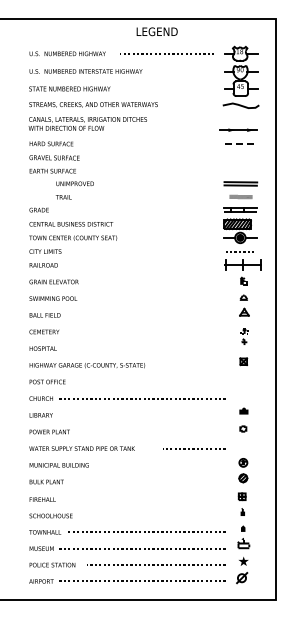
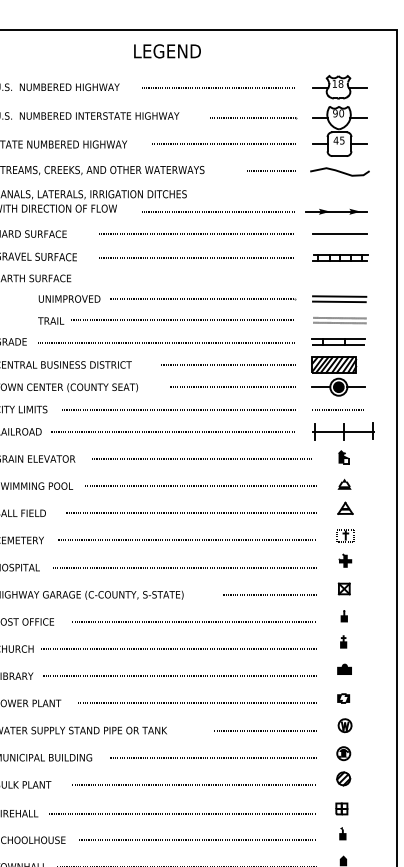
text: (156, 31) -> (166, 50), moved
line: (187, 72) -> (252, 117), added
line: (169, 88) -> (223, 143), added
line: (198, 105) -> (270, 171), added
line: (166, 130) -> (218, 212), added
line: (153, 143) -> (197, 233), added
line: (241, 144) -> (340, 234), dashed -> solid
line: (153, 158) -> (197, 257), added
part: (241, 158) -> (340, 257), added
line: (156, 183) -> (202, 298), added
line: (144, 196) -> (182, 319), added
part: (240, 196) -> (339, 319), size x1.43
line: (135, 210) -> (167, 342), added
line: (172, 224) -> (228, 365), added
line: (175, 237) -> (233, 386), added
line: (142, 251) -> (179, 409), added
line: (138, 265) -> (172, 432), added
line: (156, 282) -> (202, 459), added
line: (155, 298) -> (200, 485), added
line: (149, 315) -> (190, 513), added
line: (147, 332) -> (187, 541), added
part: (244, 336) -> (345, 547), size x1.43
line: (145, 348) -> (184, 567), added
line: (197, 365) -> (268, 595), added
line: (151, 382) -> (194, 622), added
line: (243, 389) -> (343, 634), added
line: (142, 415) -> (179, 676), added
line: (153, 432) -> (197, 704), added
part: (244, 445) -> (345, 725), added
line: (163, 465) -> (213, 757), added
line: (151, 482) -> (194, 785), added
line: (144, 499) -> (182, 813), added
line: (153, 515) -> (197, 839), added

